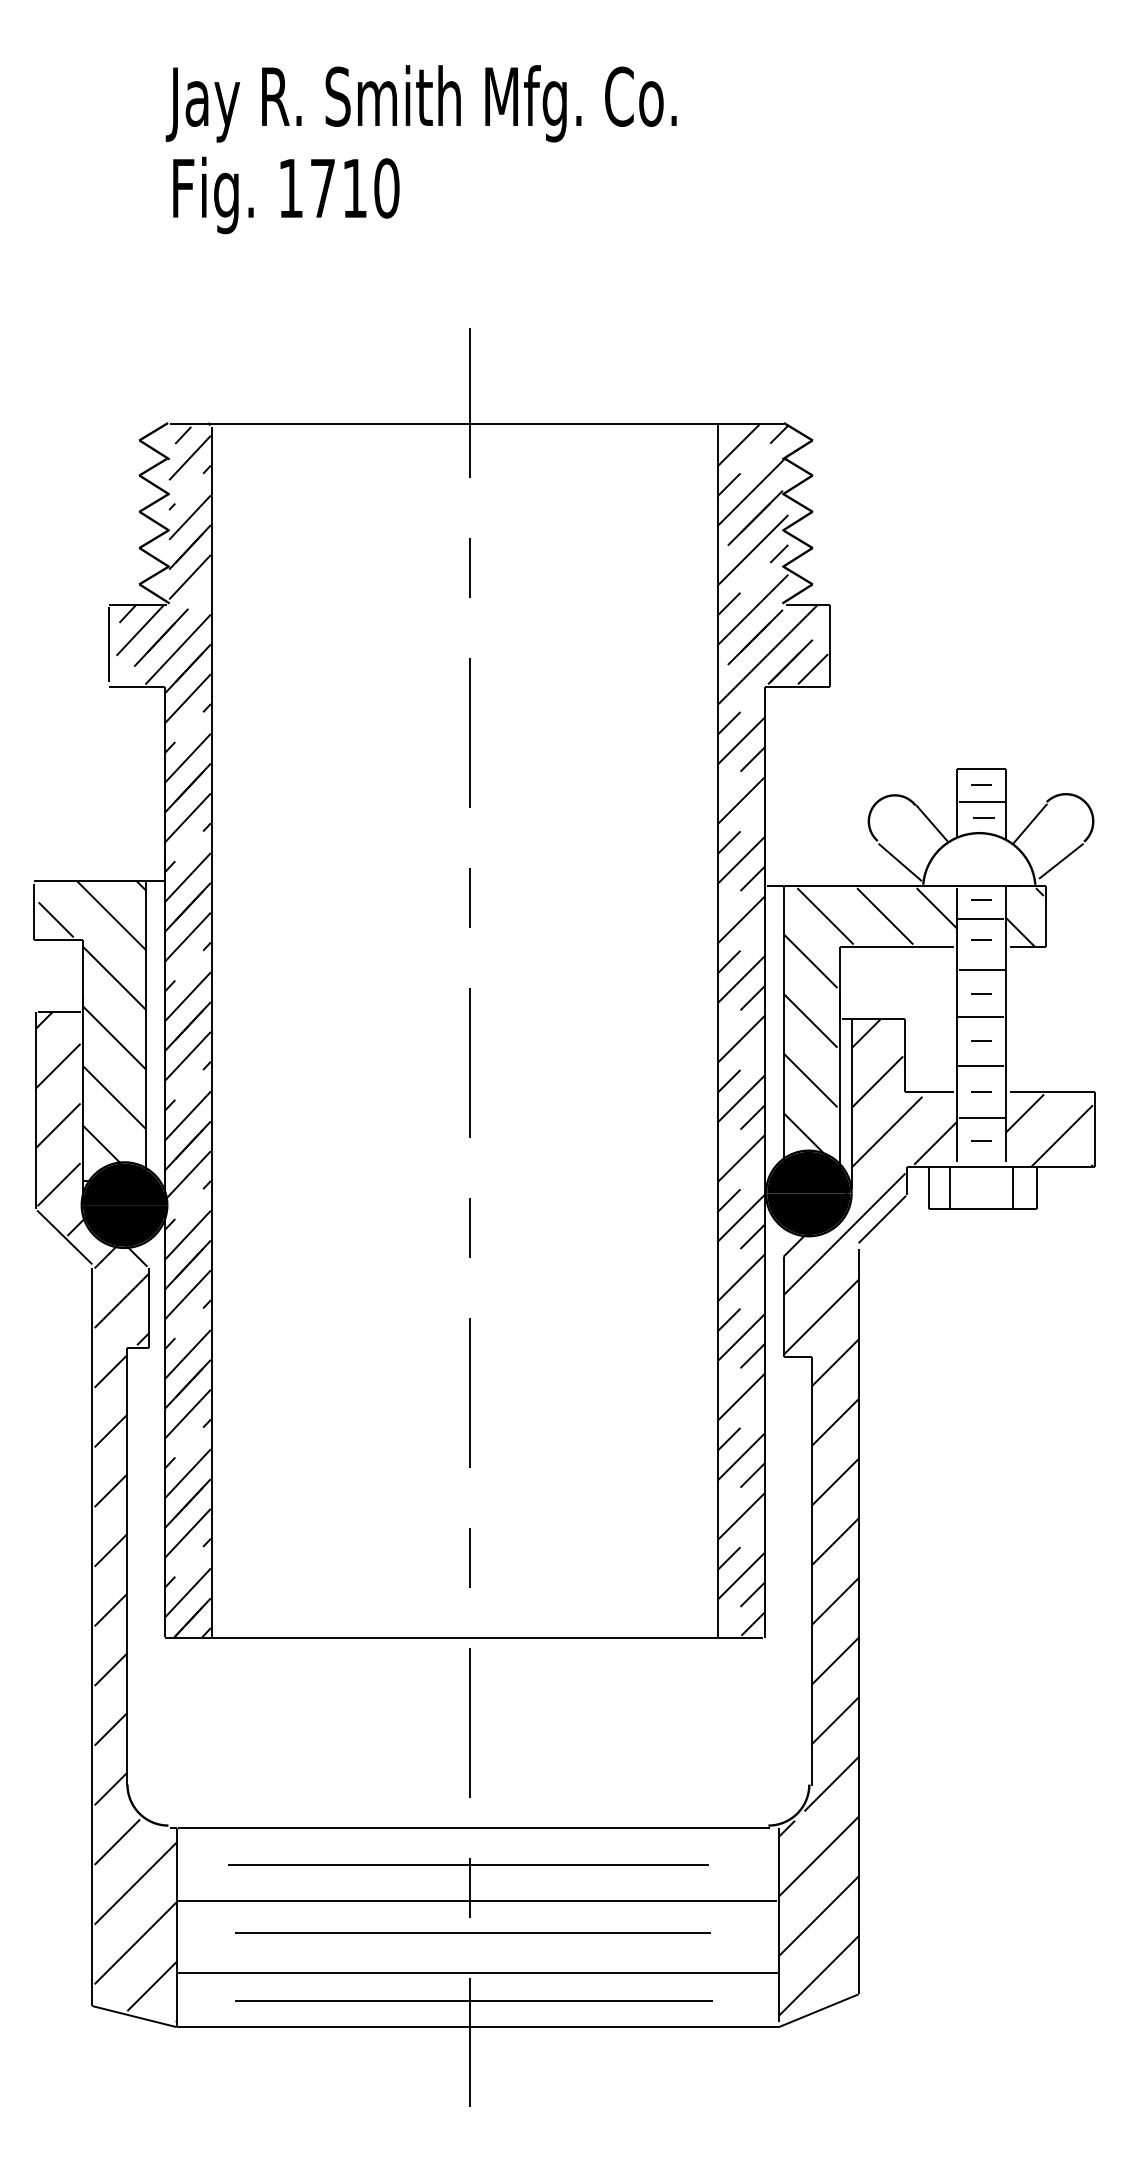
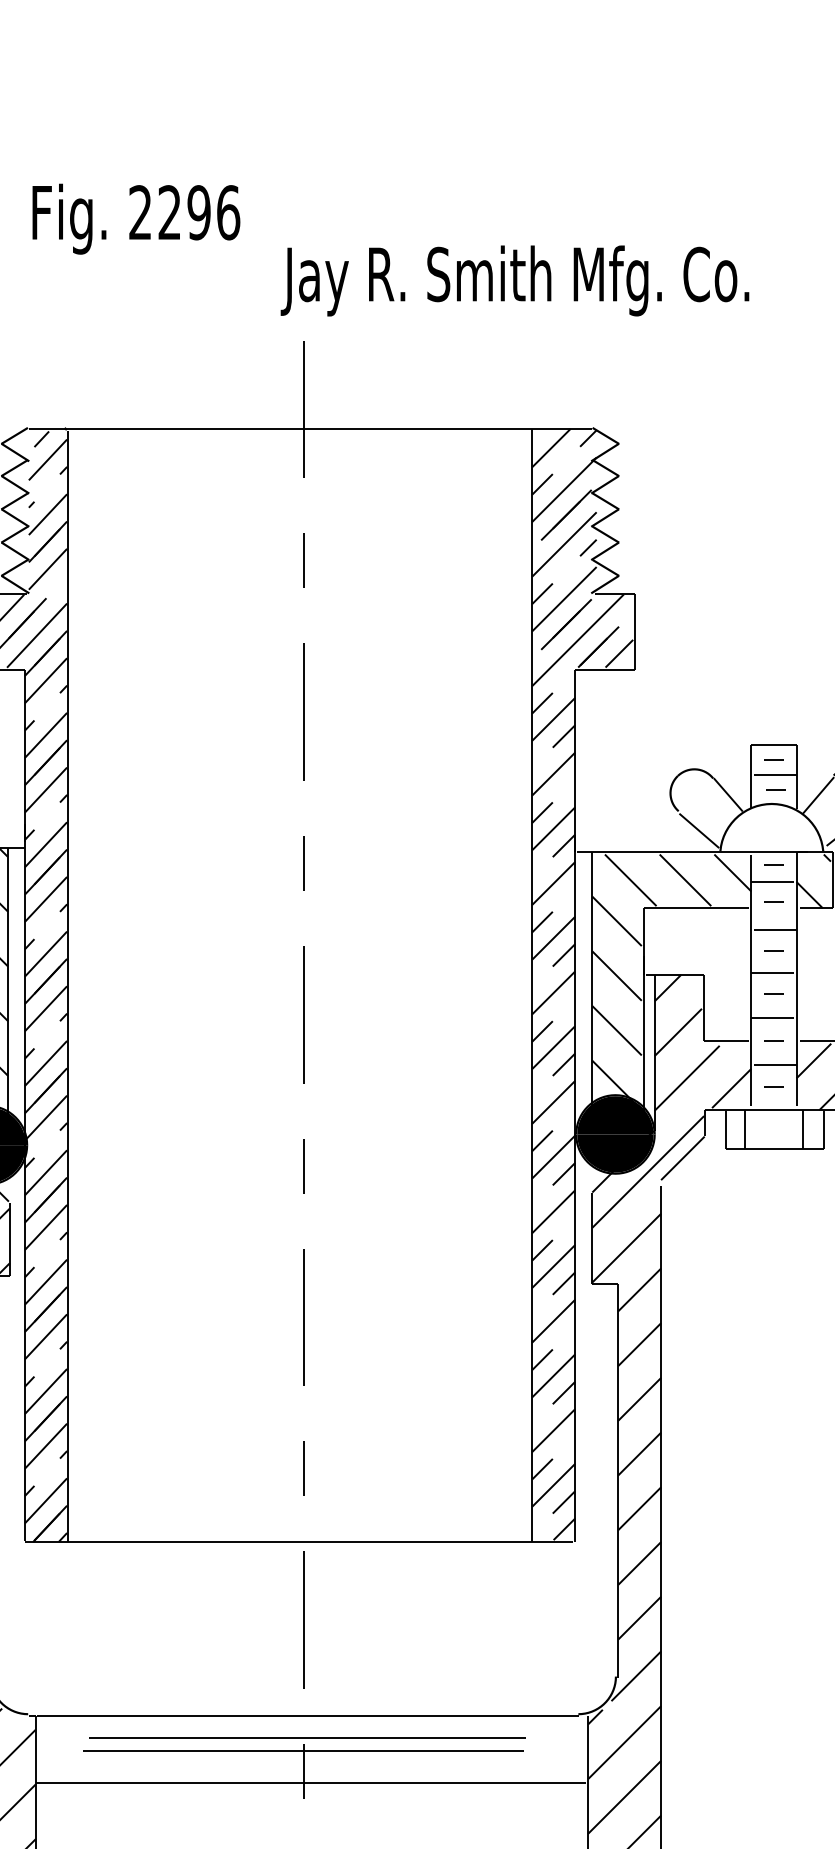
text: (420, 103) -> (514, 280), moved
text: (338, 188) -> (184, 212), 1710 -> 2296
line: (472, 1932) -> (307, 1737), moved

